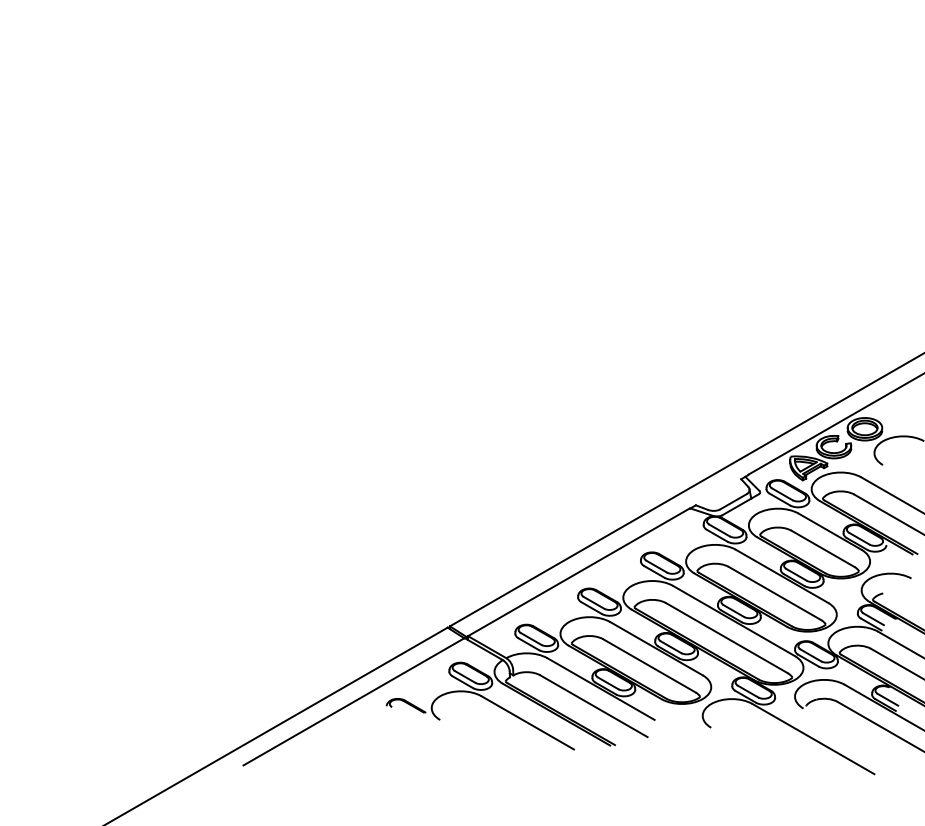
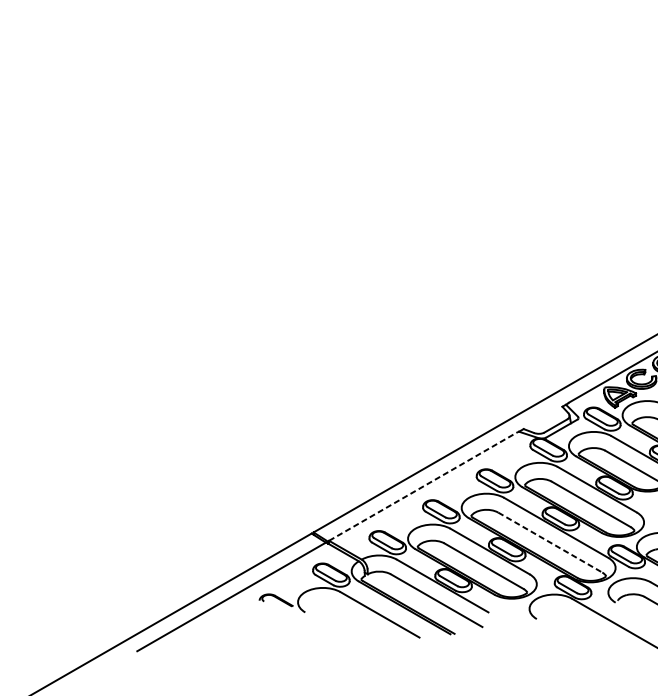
line: (578, 572) -> (423, 486), solid -> dashed
line: (727, 638) -> (550, 542), solid -> dashed

